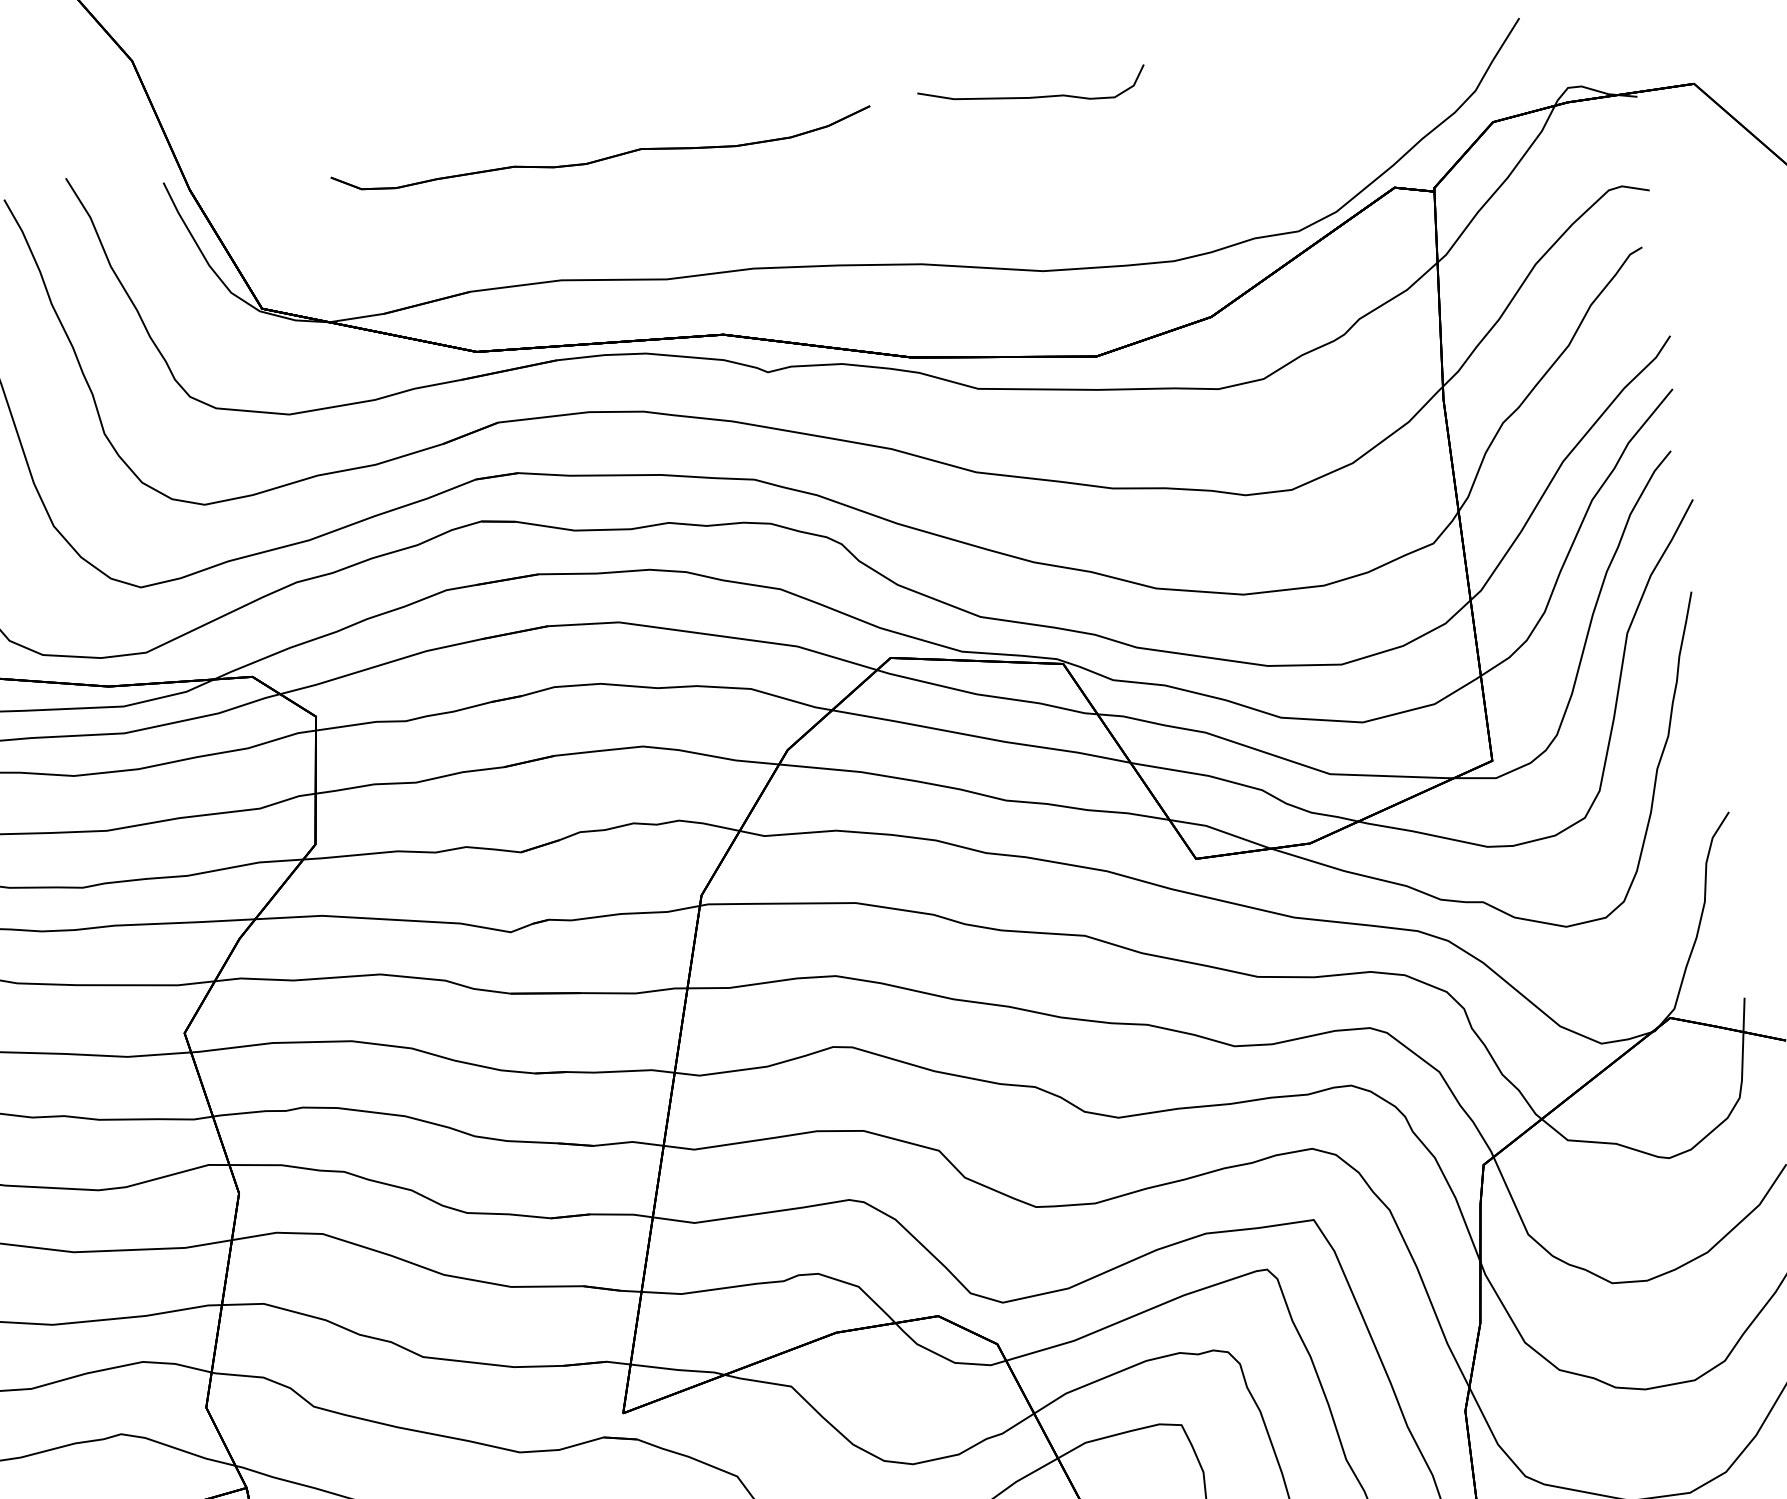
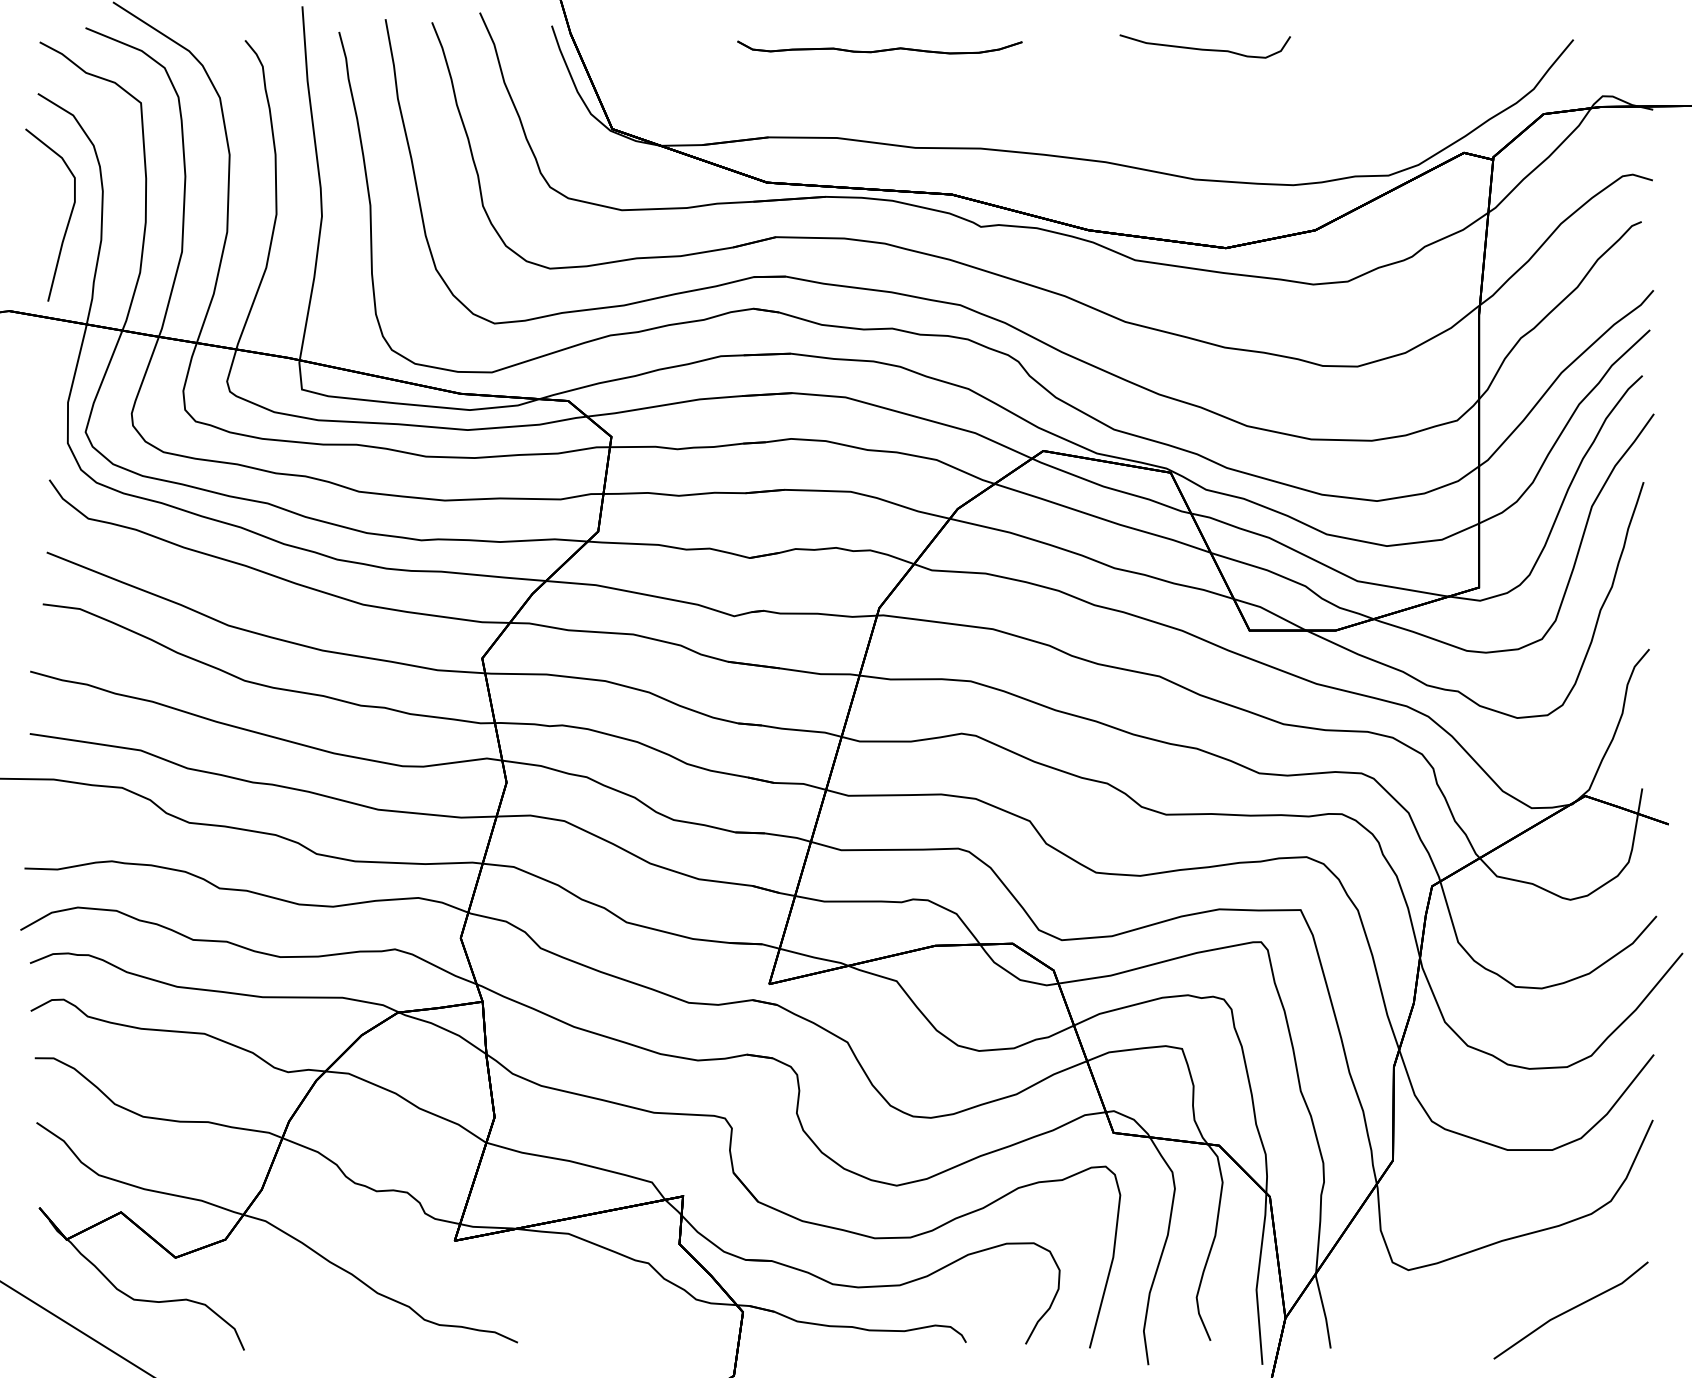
part: (601, 152) -> (879, 47), size x0.7

